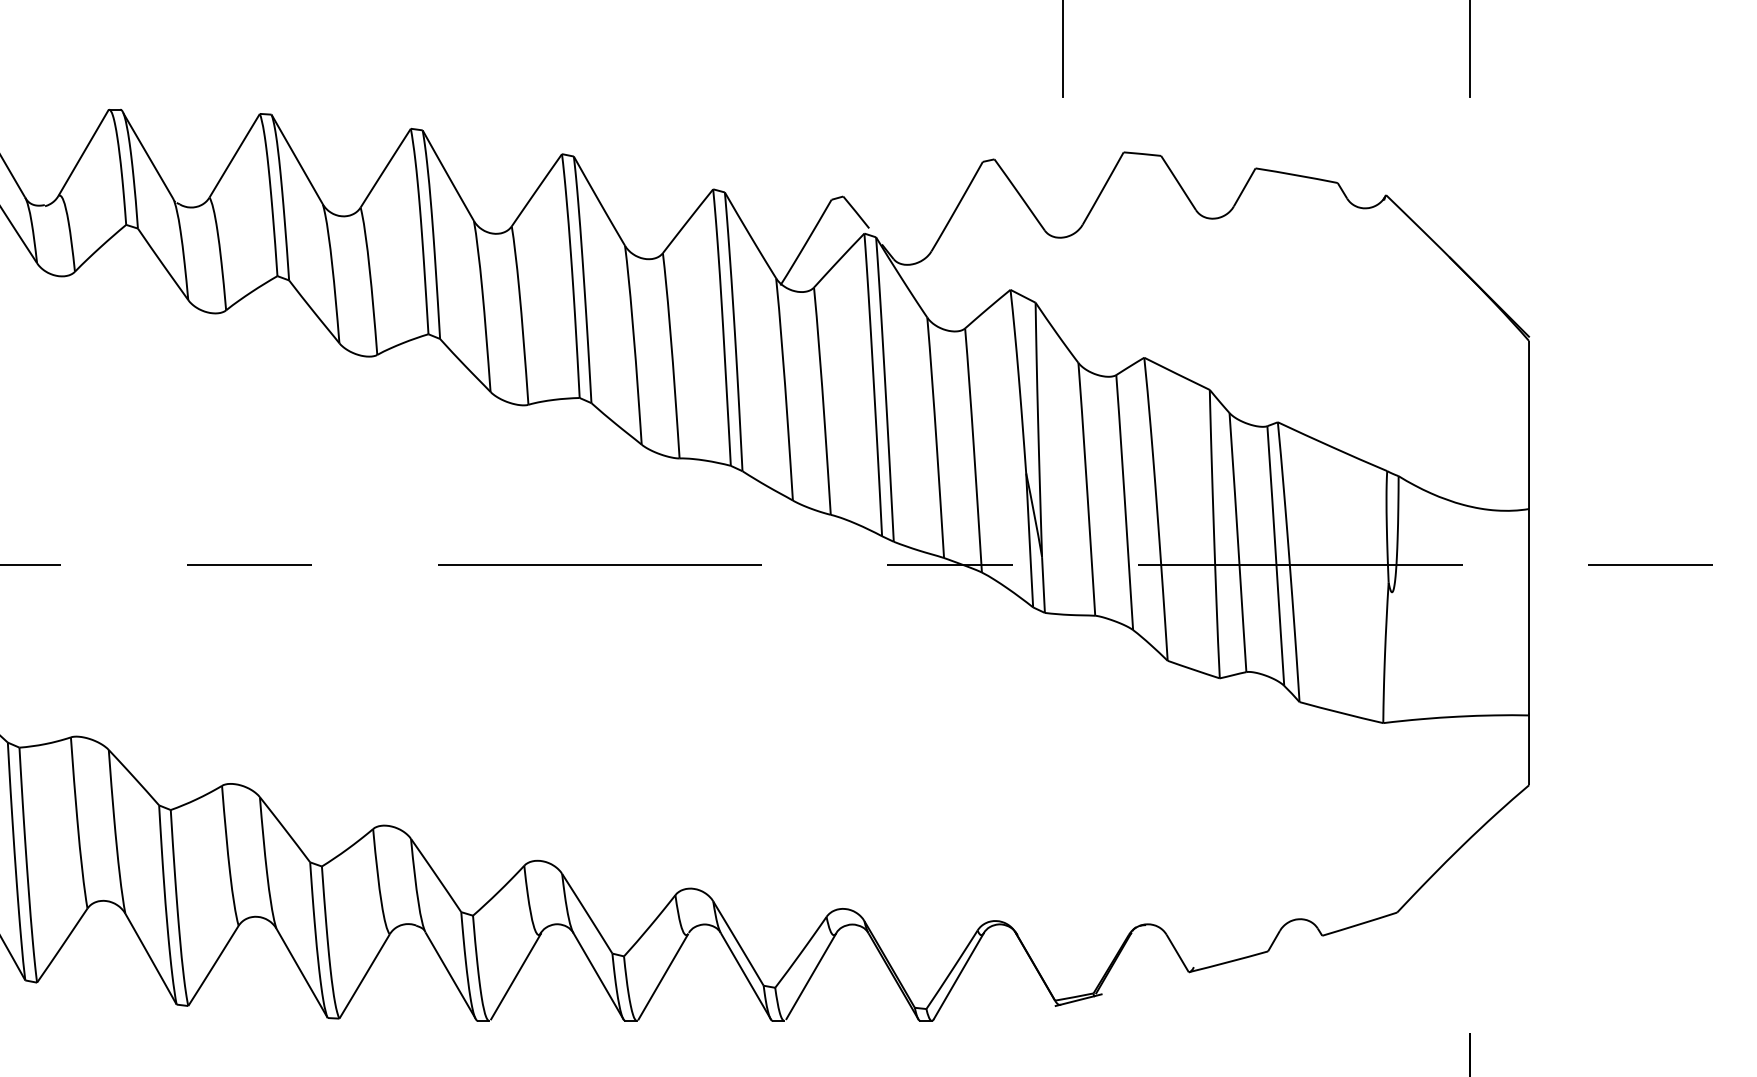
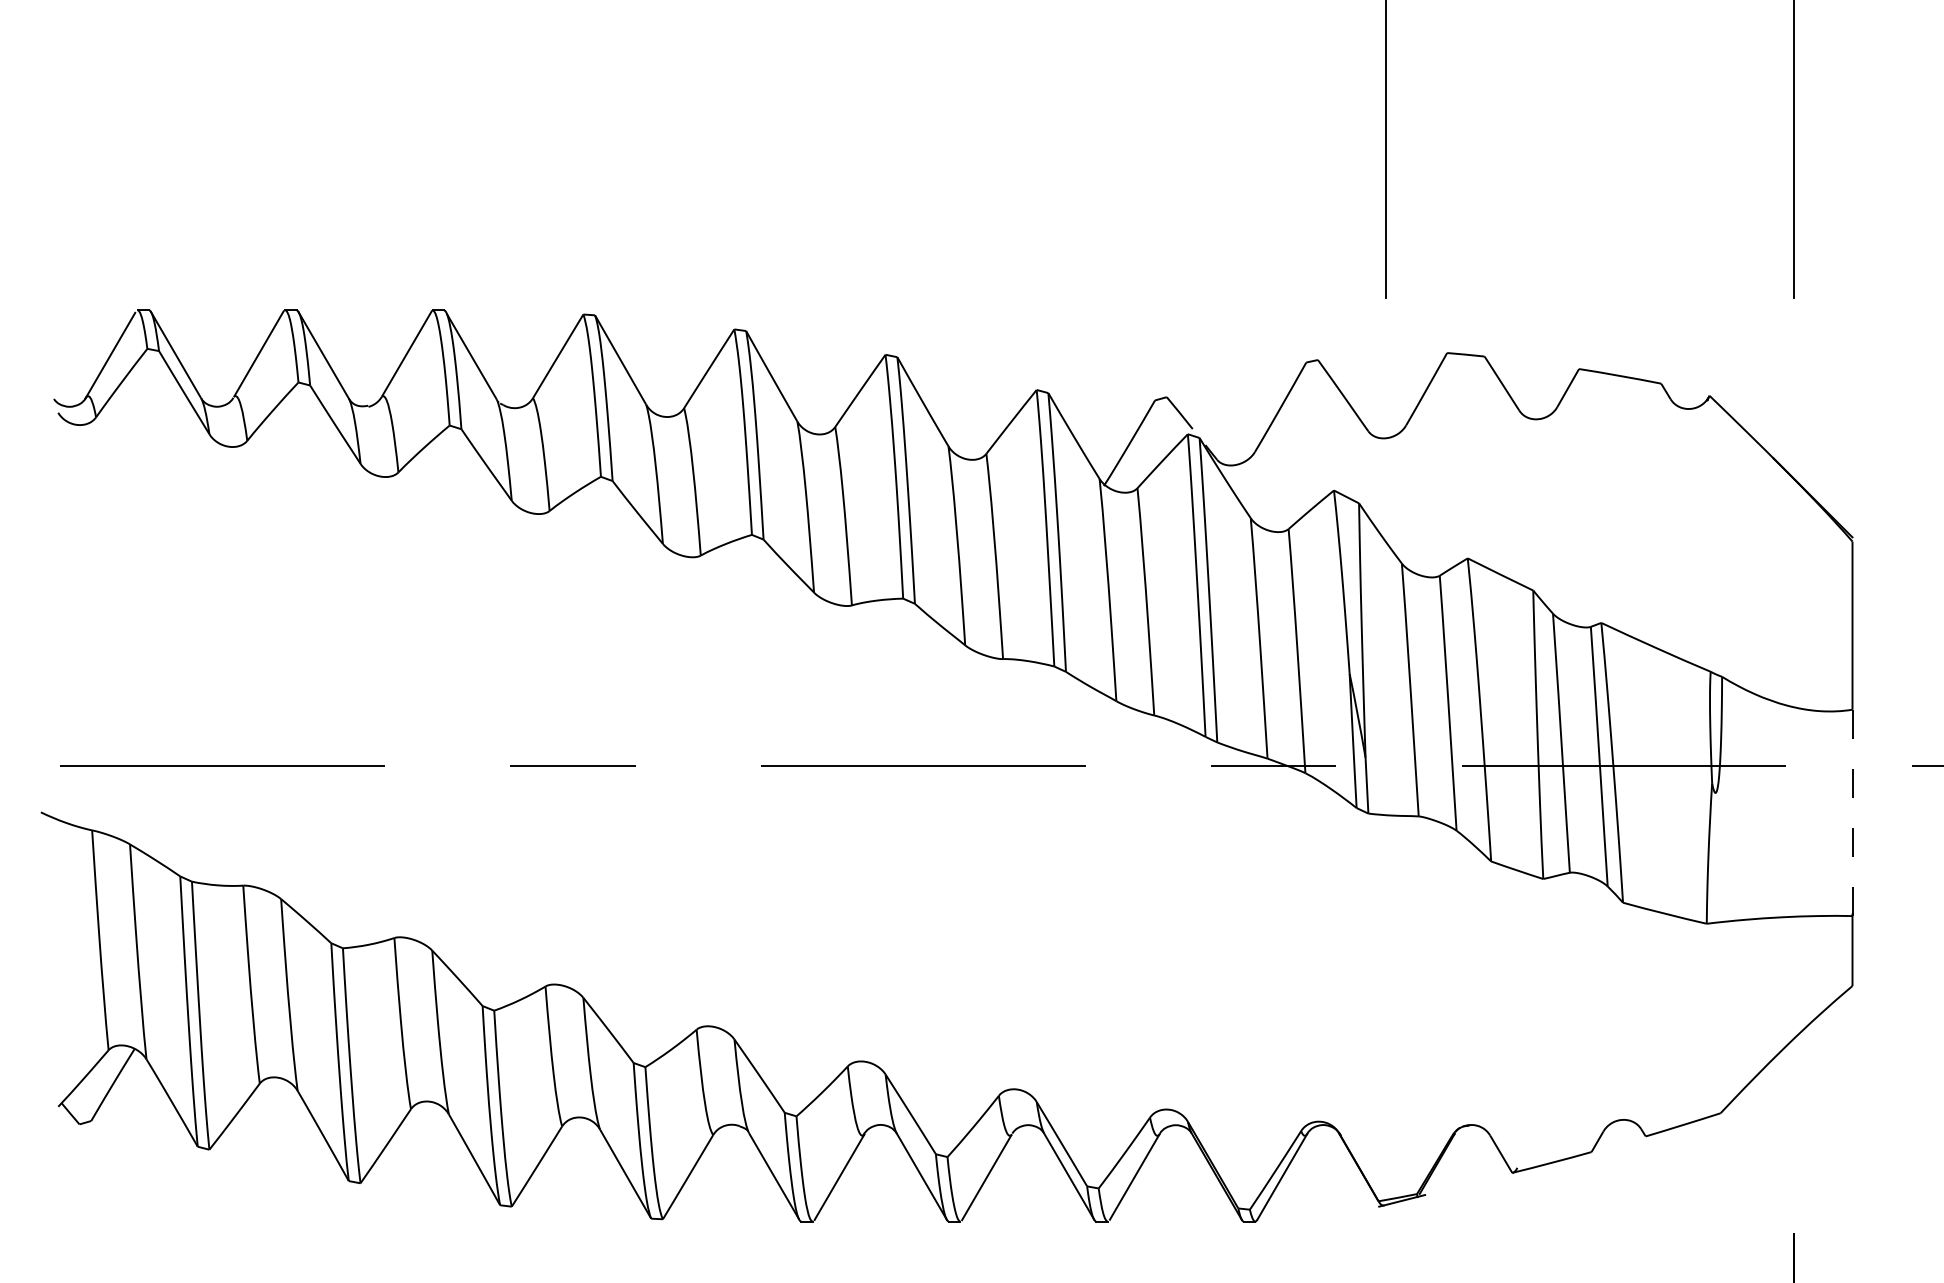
line: (1529, 612) -> (1852, 813), solid -> dashed

